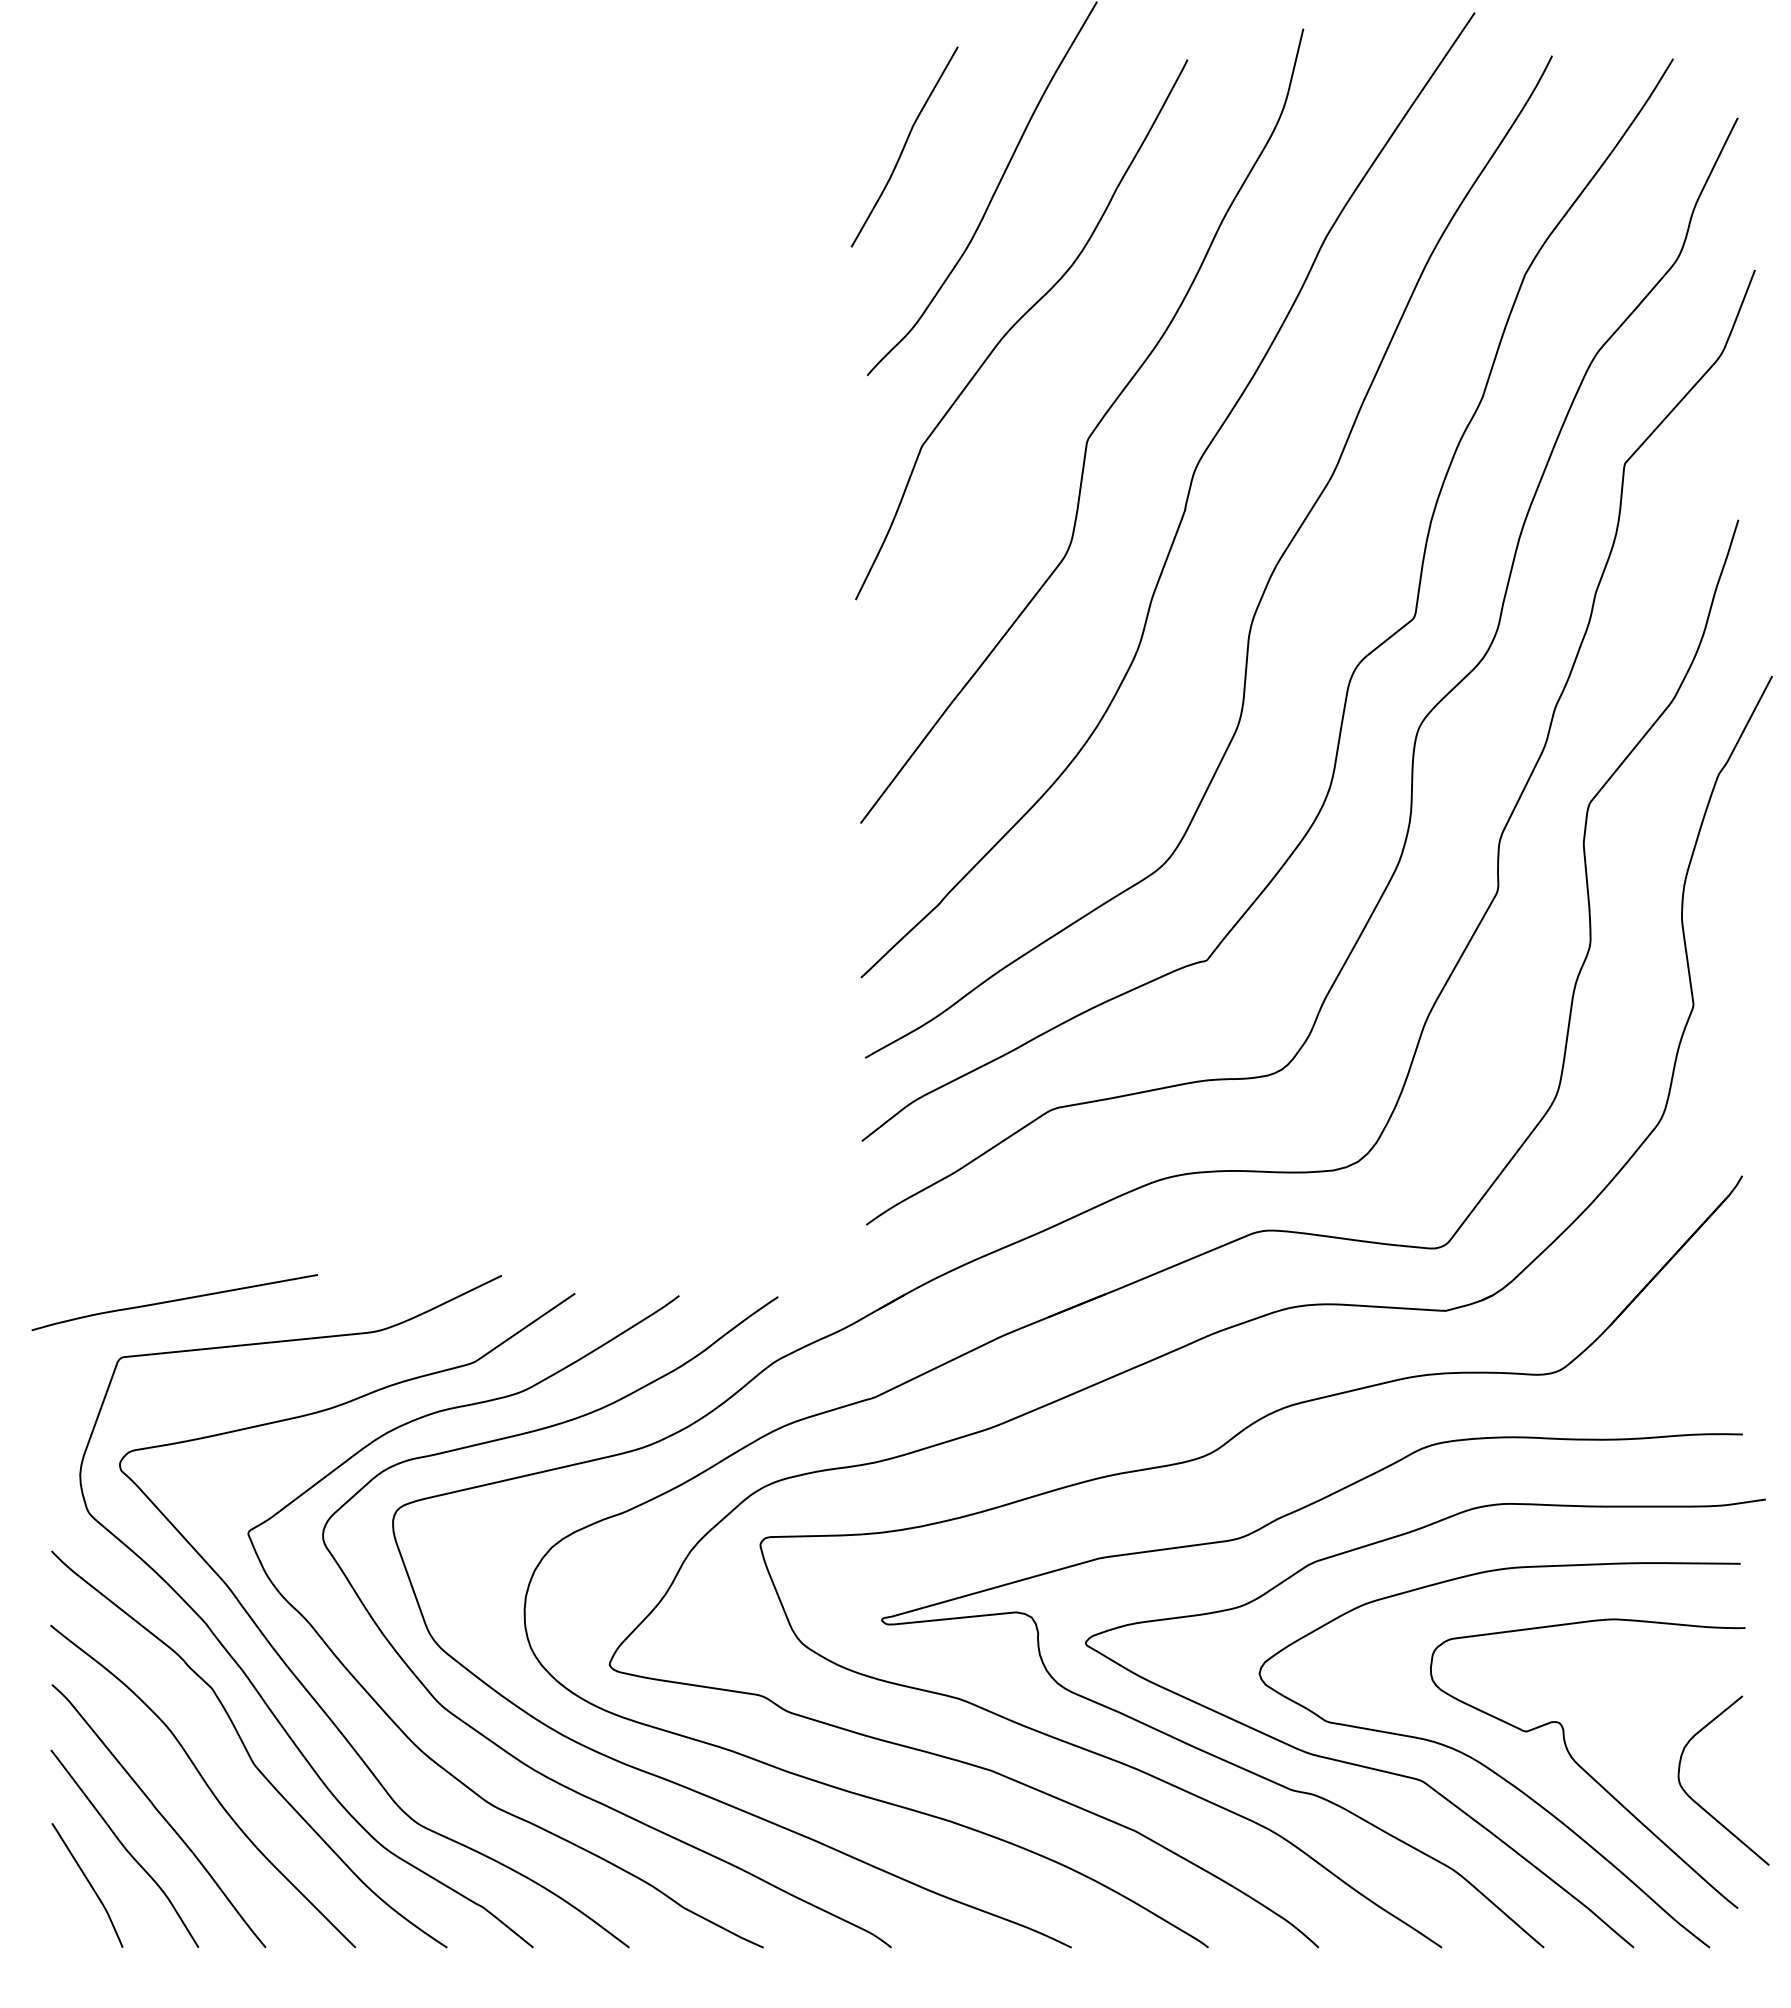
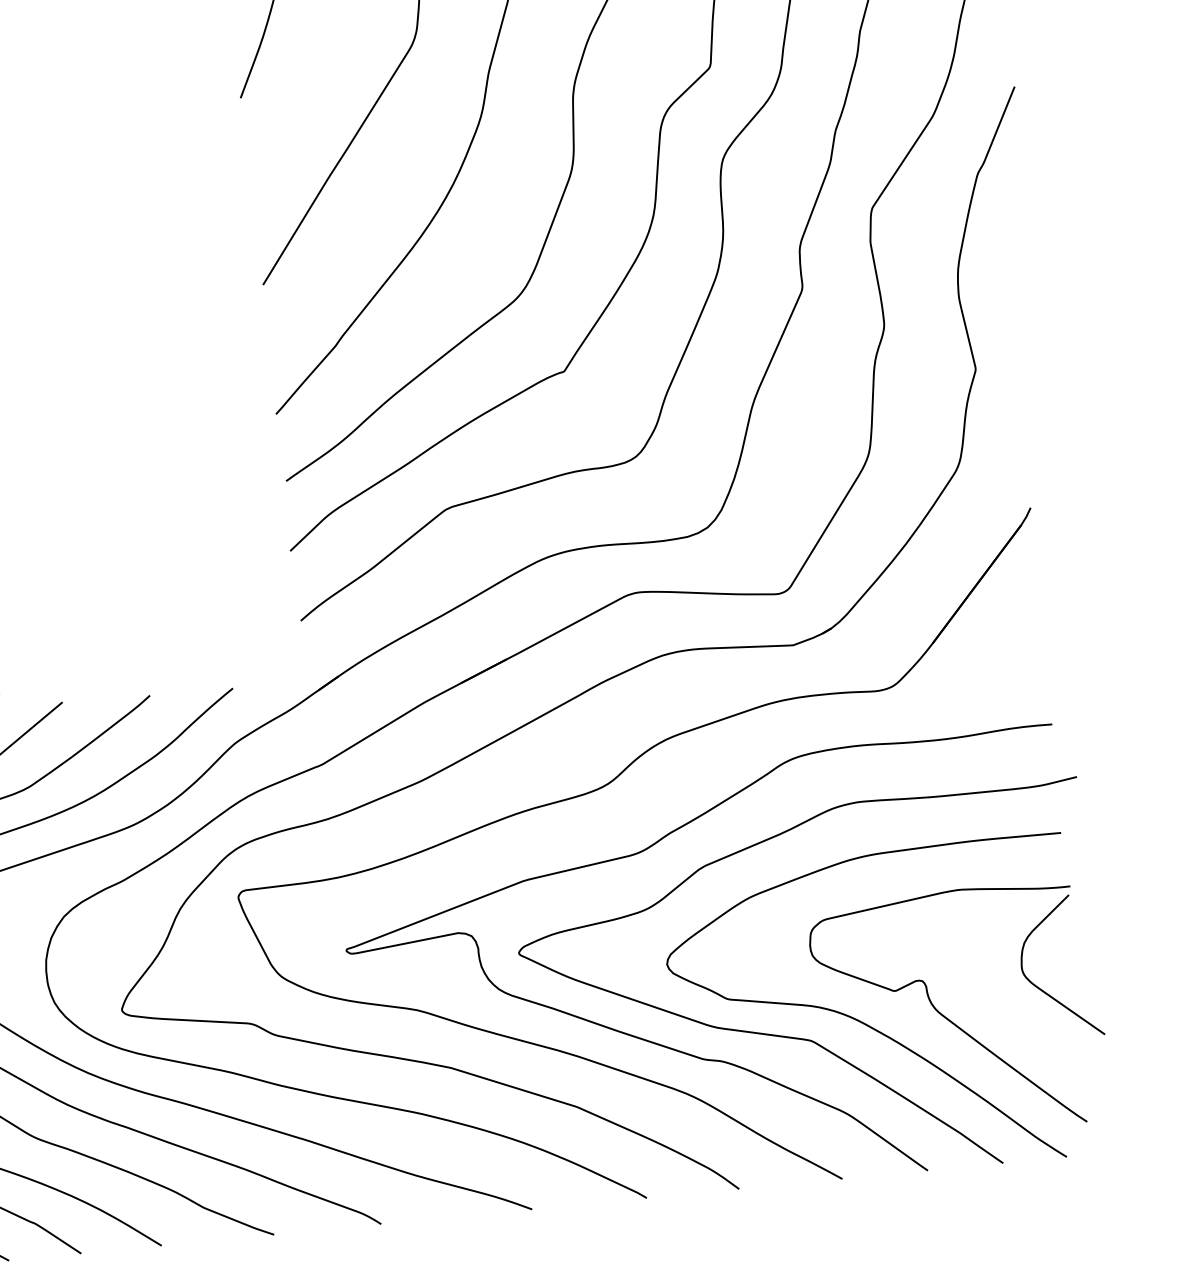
curve: (1703, 1807) -> (1045, 991), moved

